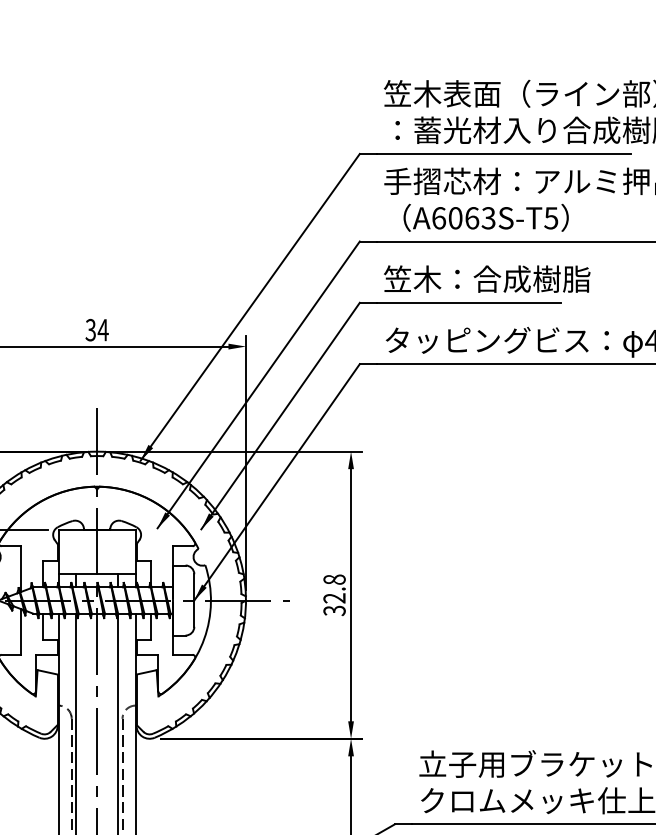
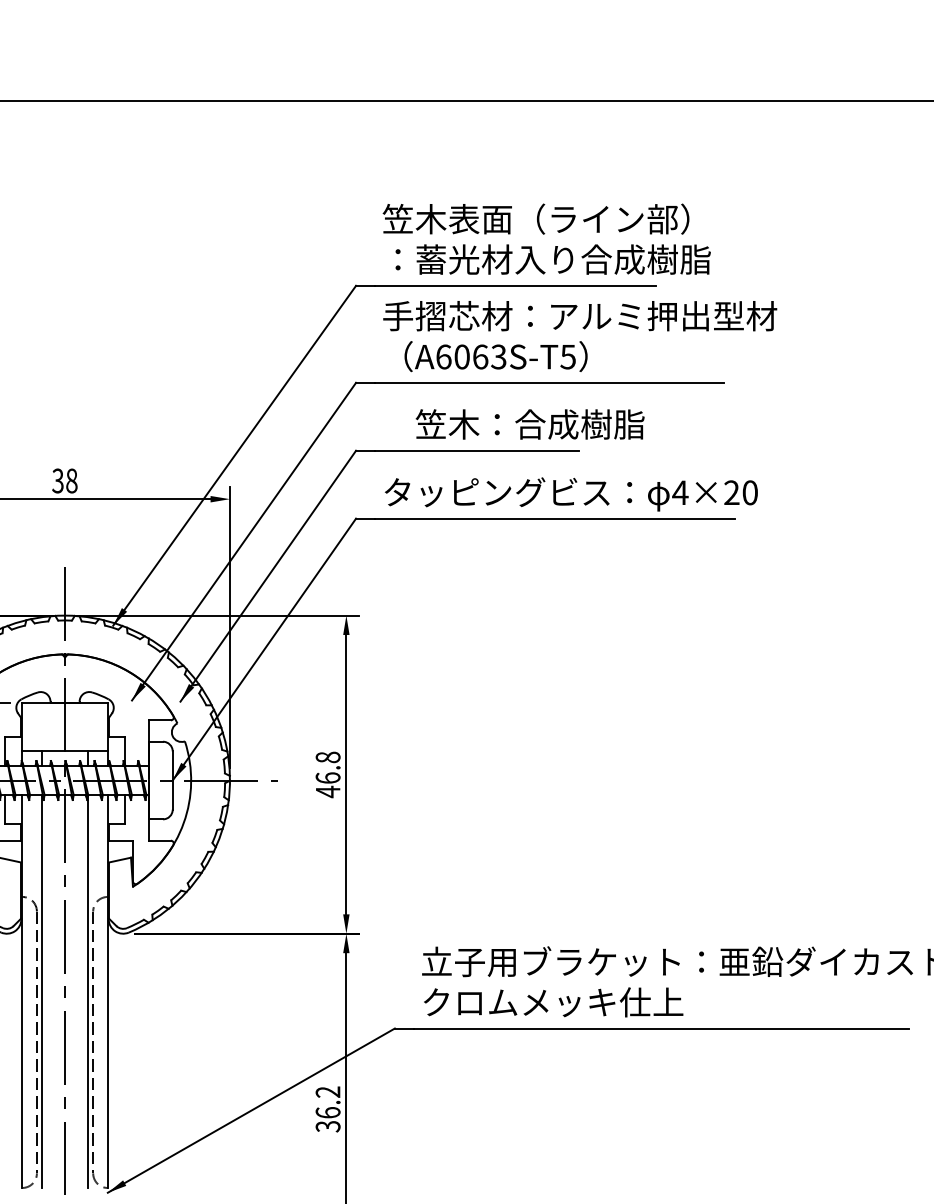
text: (486, 279) -> (529, 424), moved
text: (102, 329) -> (71, 480), 34 -> 38
text: (334, 605) -> (327, 785), 32.8 -> 46.8

